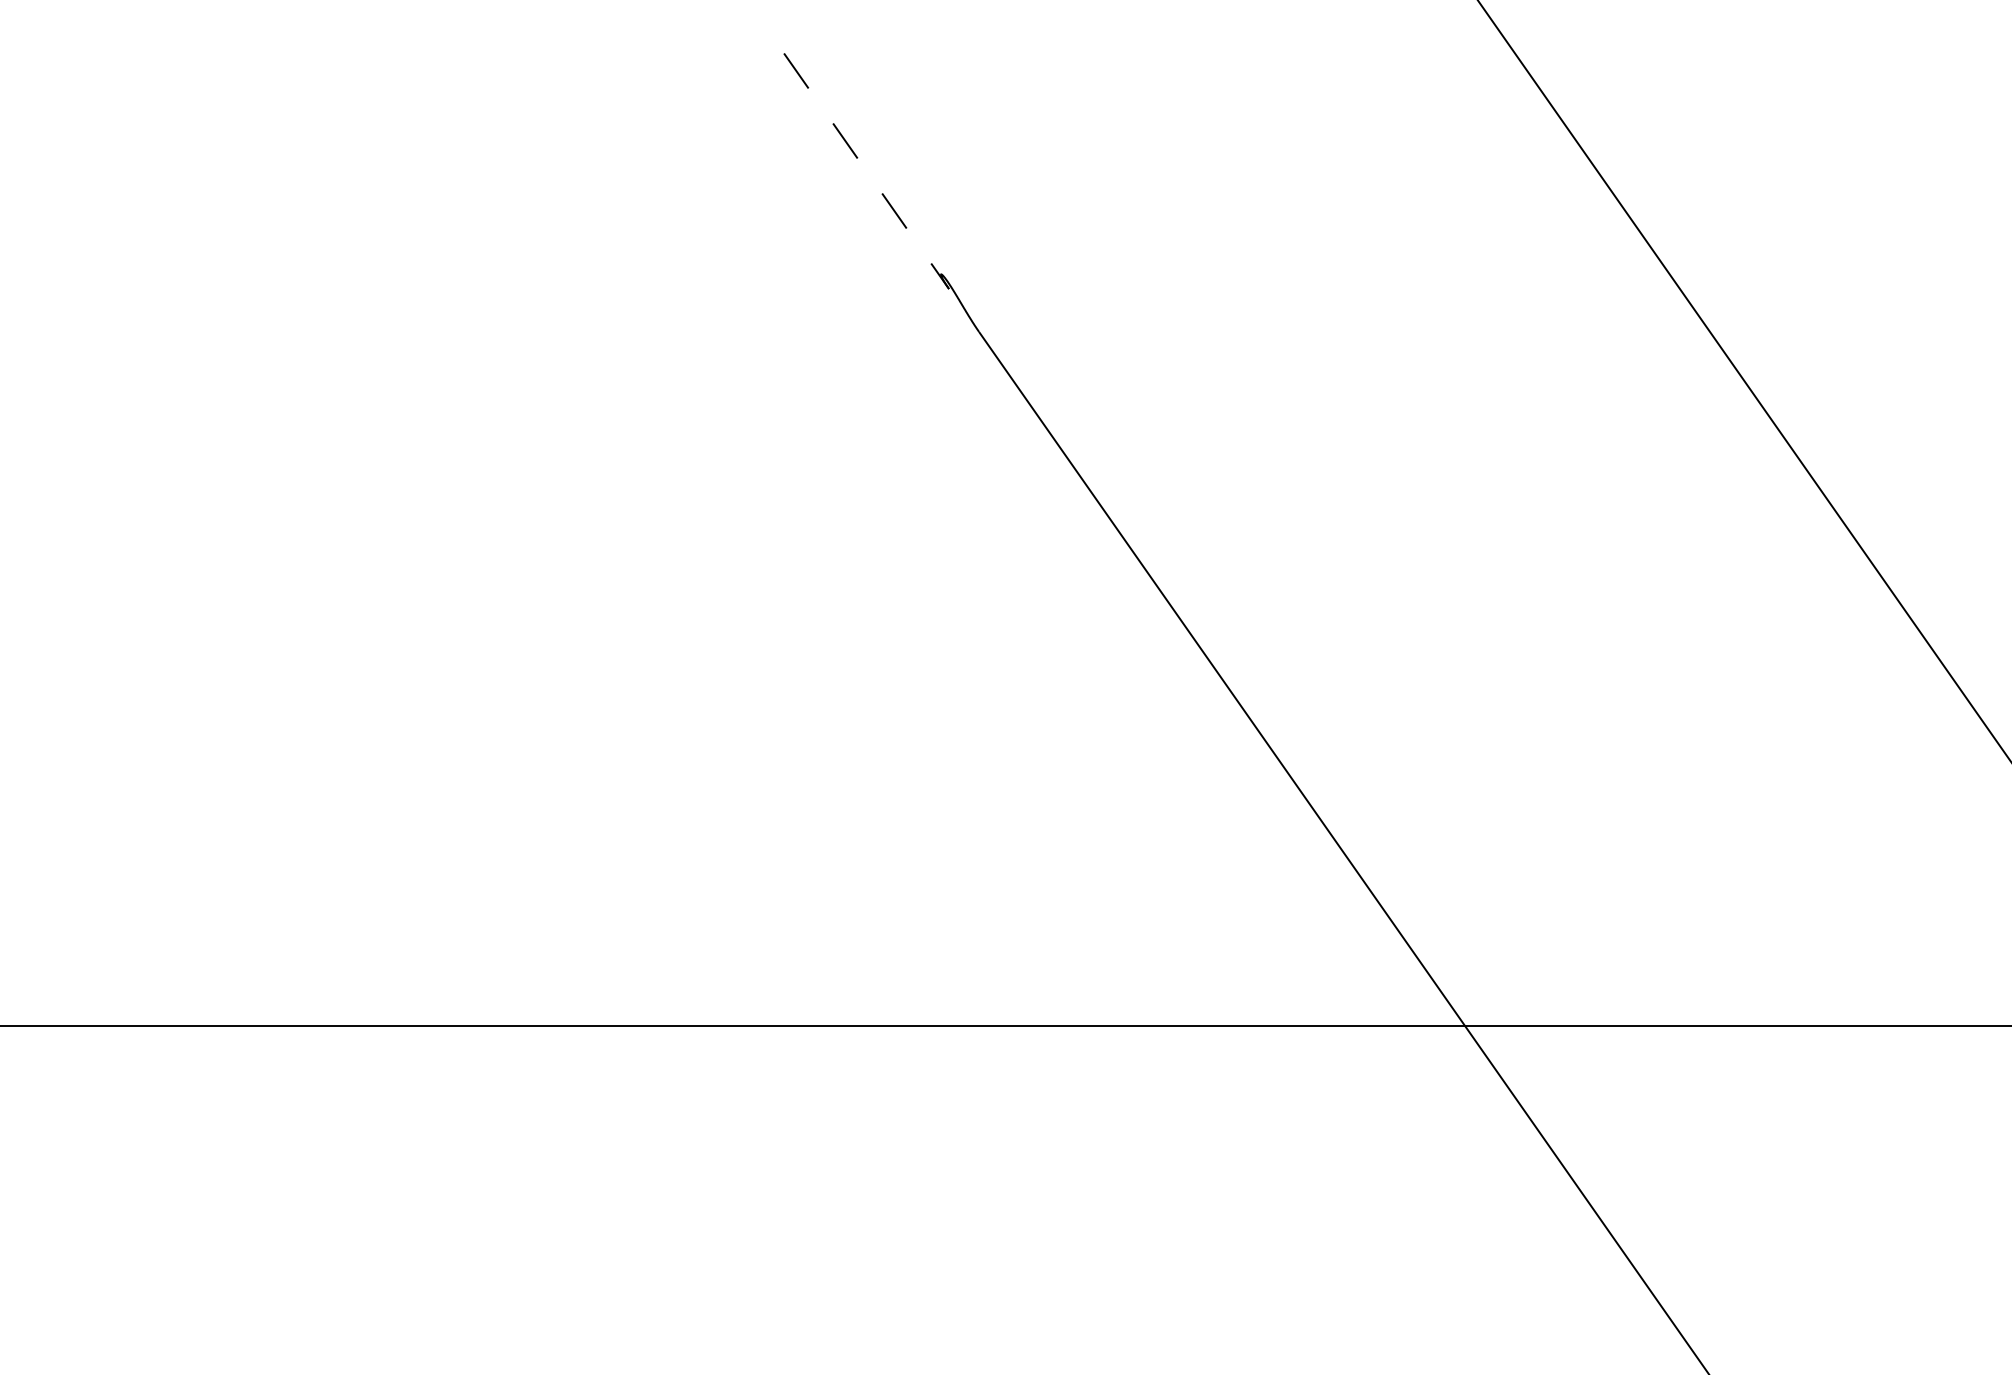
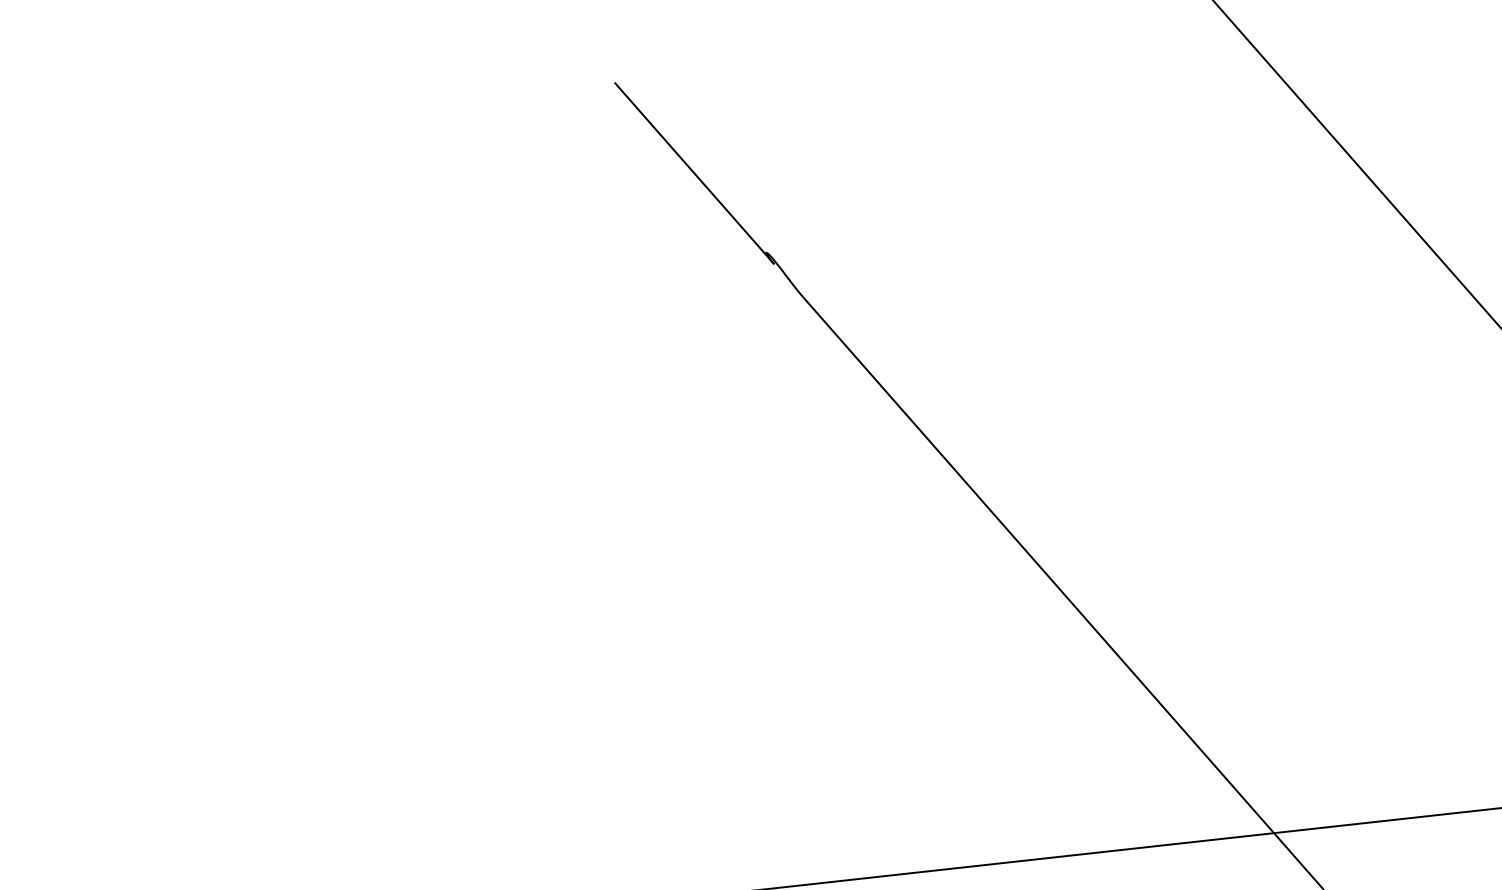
line: (866, 171) -> (694, 173), dashed -> solid

